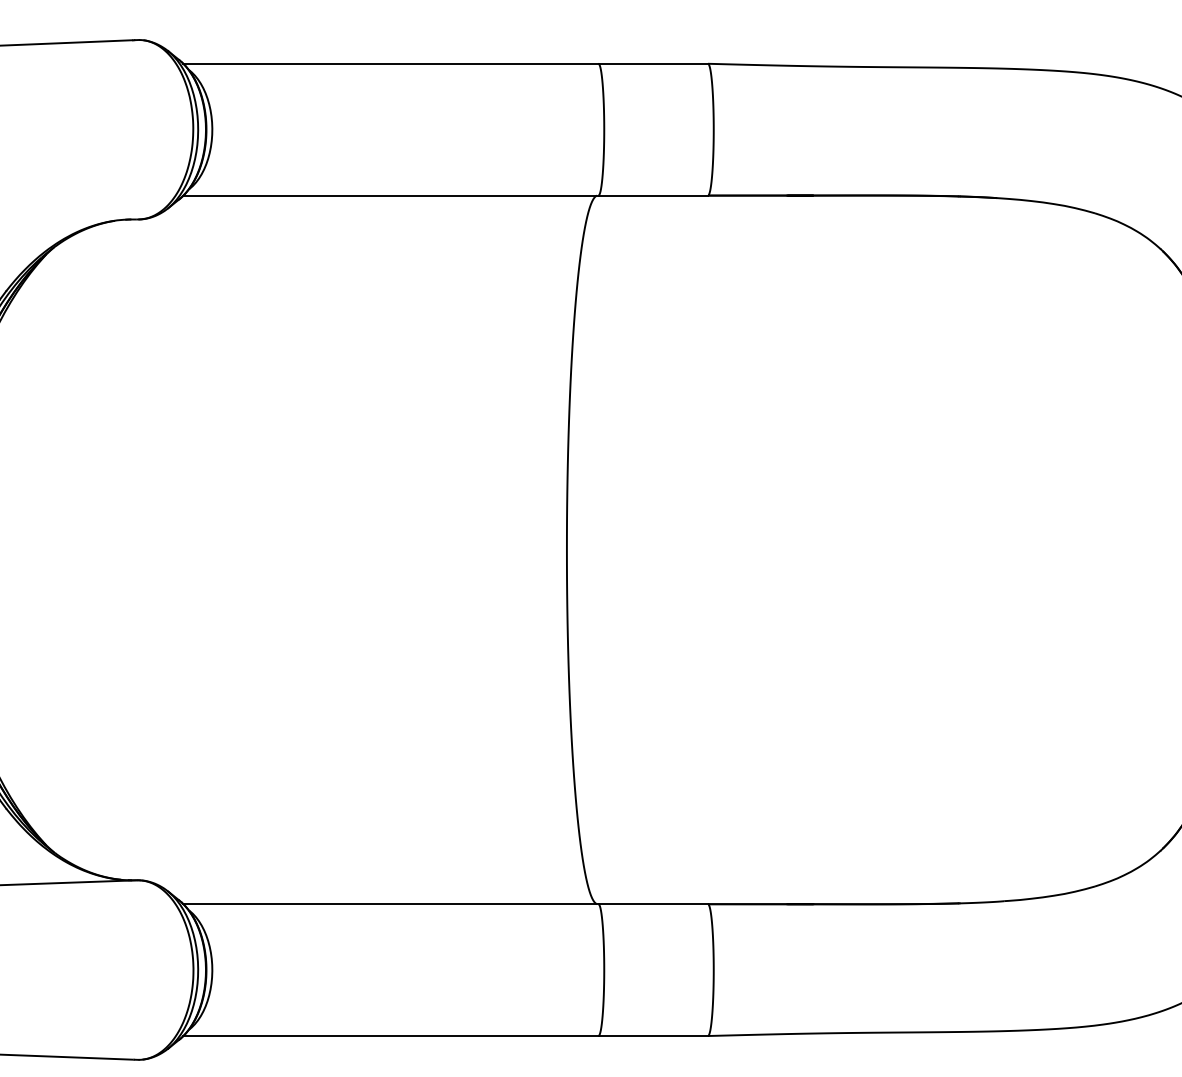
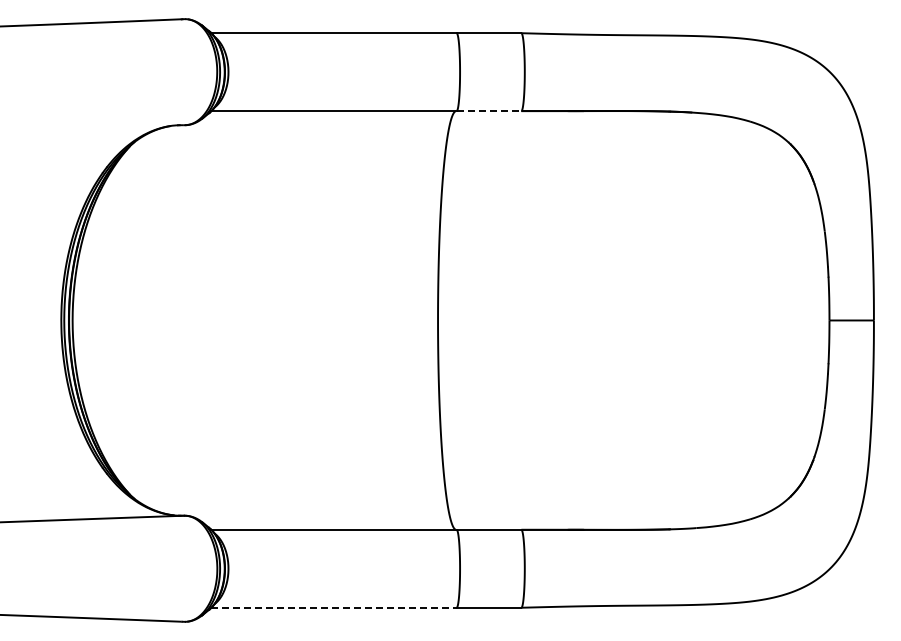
line: (654, 196) -> (489, 111), solid -> dashed
line: (390, 1035) -> (333, 607), solid -> dashed

